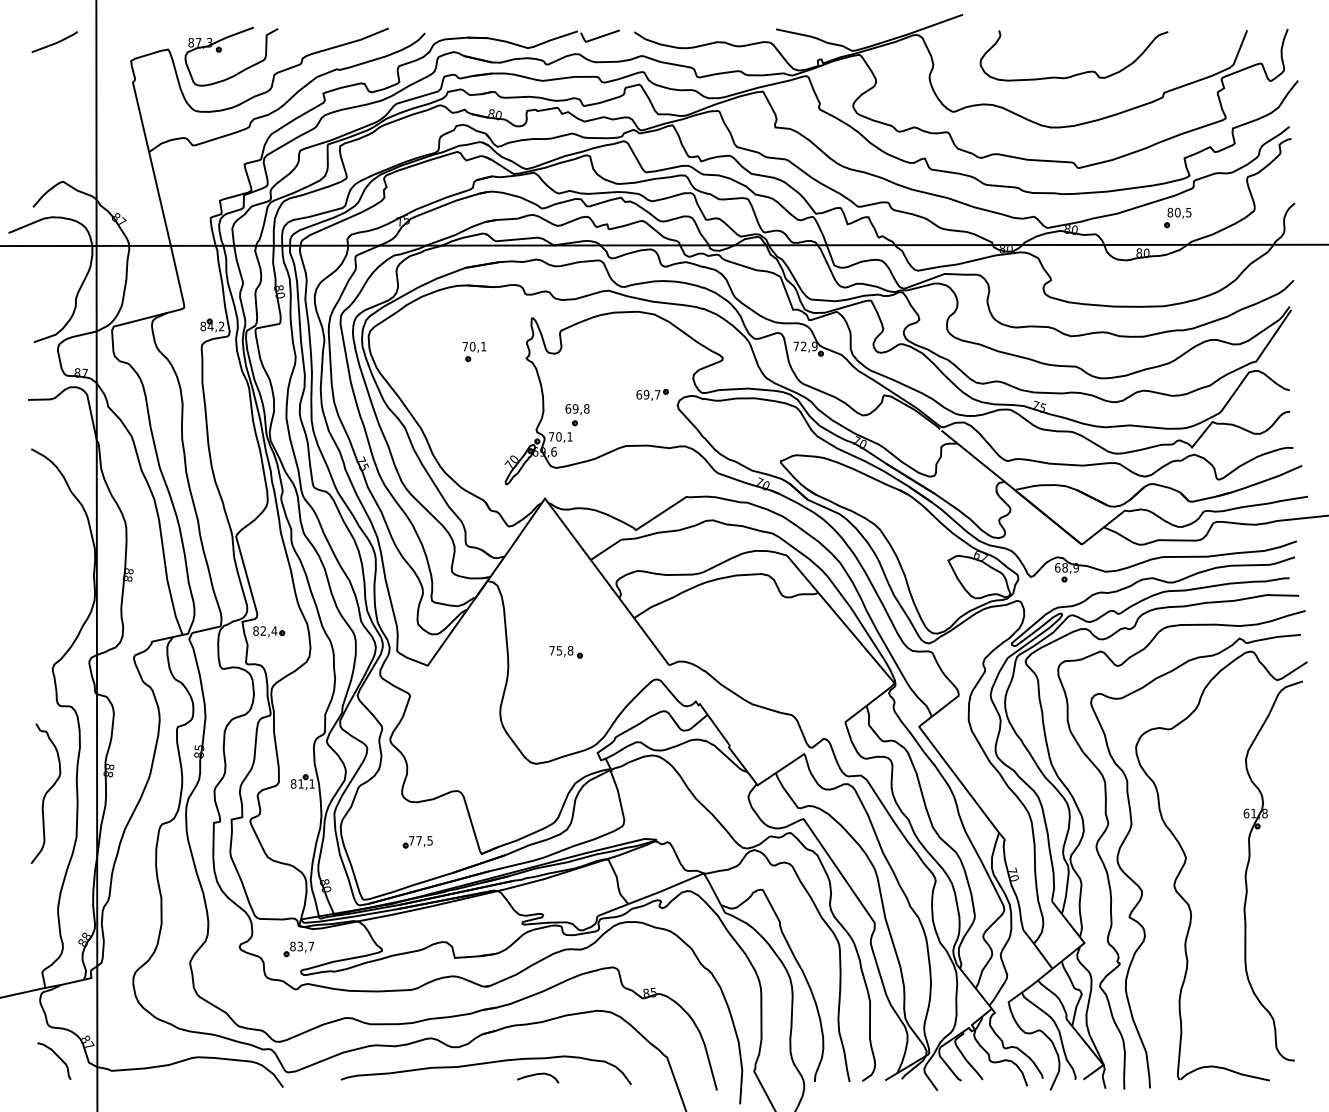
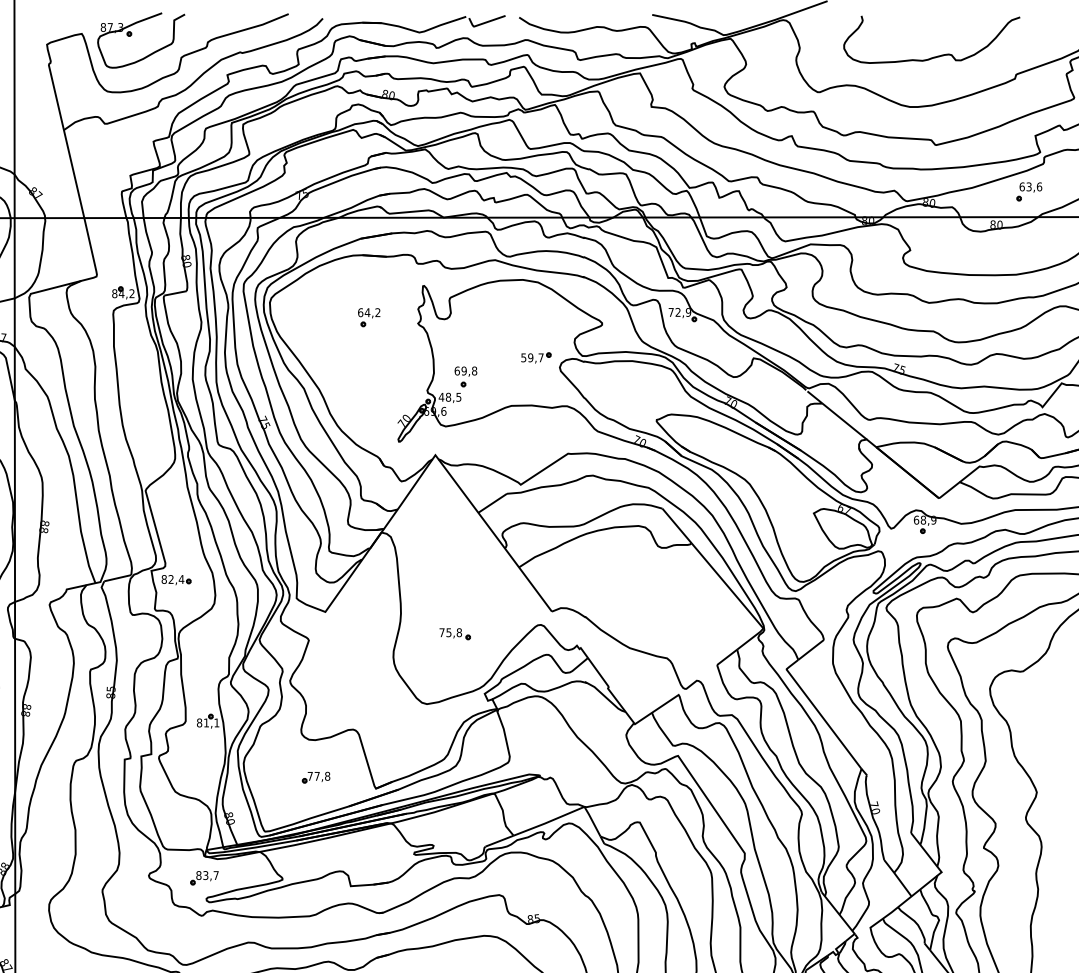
text: (1179, 212) -> (1030, 186), 80,5 -> 63,6
text: (474, 346) -> (369, 312), 70,1 -> 64,2
text: (639, 394) -> (524, 357), 69,7 -> 59,7
text: (560, 436) -> (449, 396), 70,1 -> 48,5
part: (565, 652) -> (454, 634), moved
text: (429, 840) -> (327, 776), 77,5 -> 77,8

